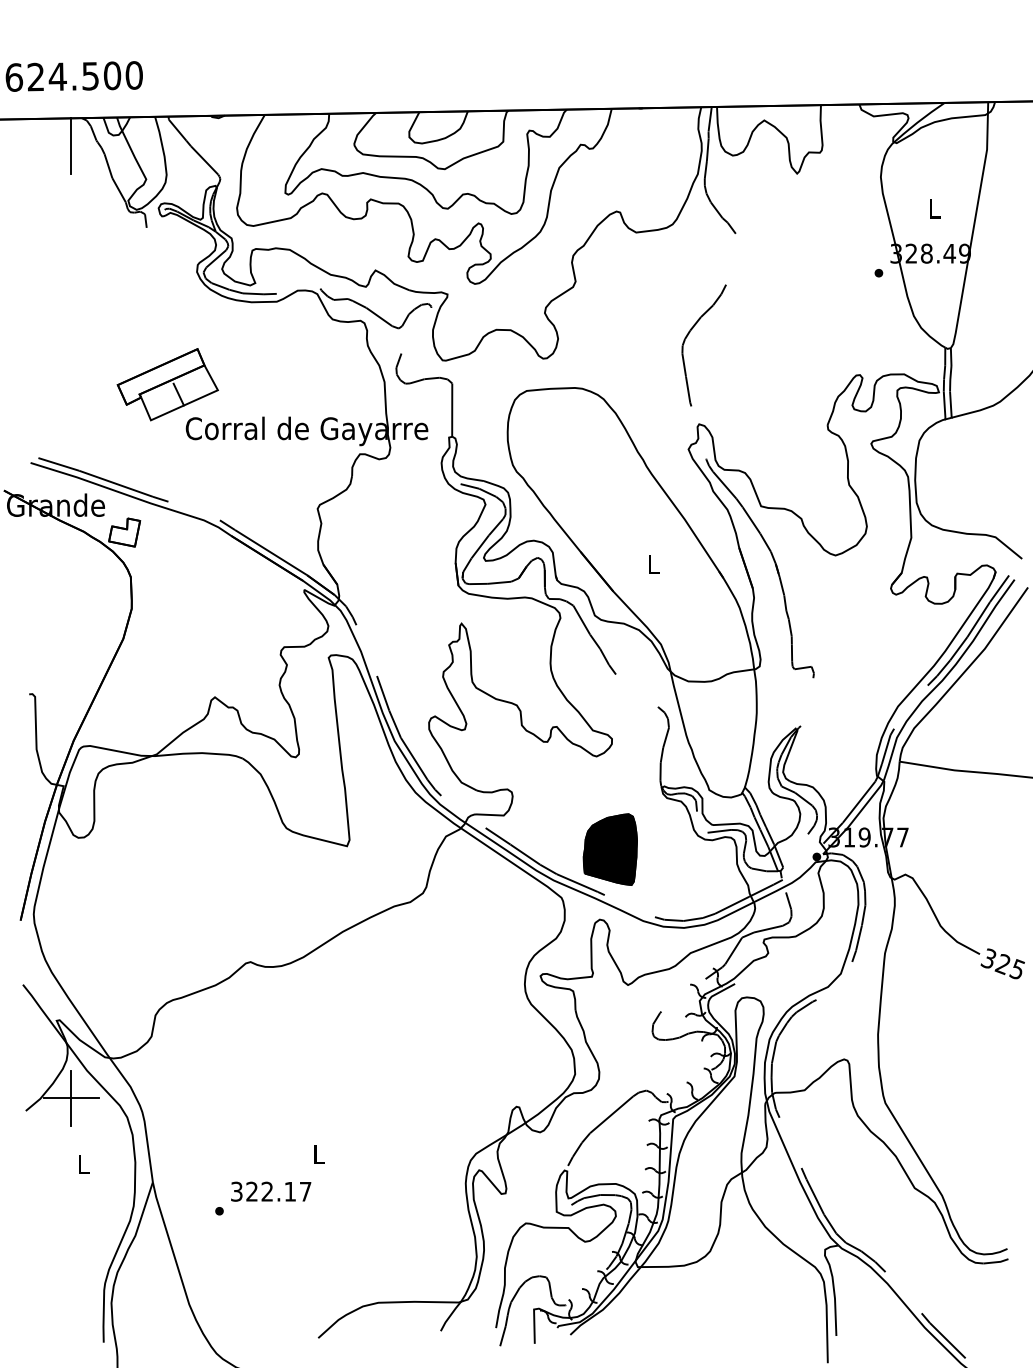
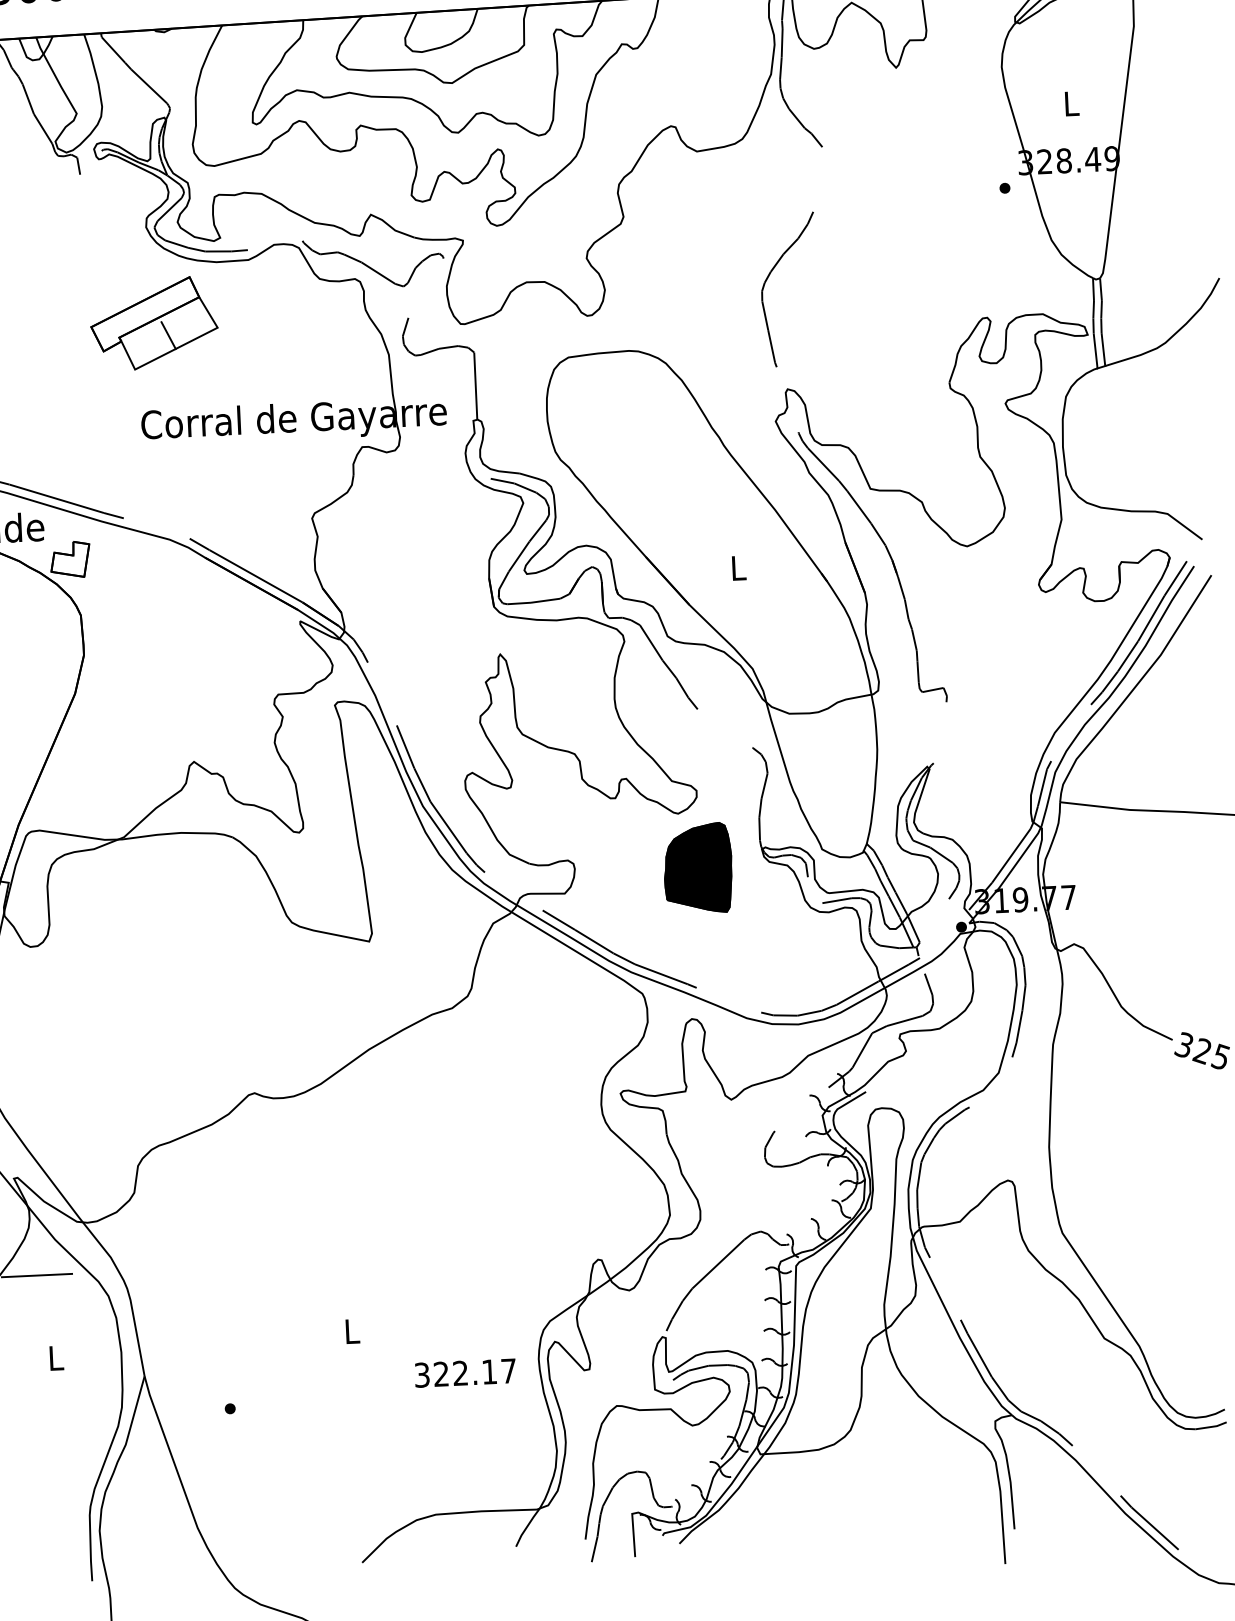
part: (167, 384) -> (153, 323), moved
part: (609, 849) -> (697, 868), moved
line: (71, 1098) -> (37, 1275), removed
text: (271, 1191) -> (465, 1372), moved

